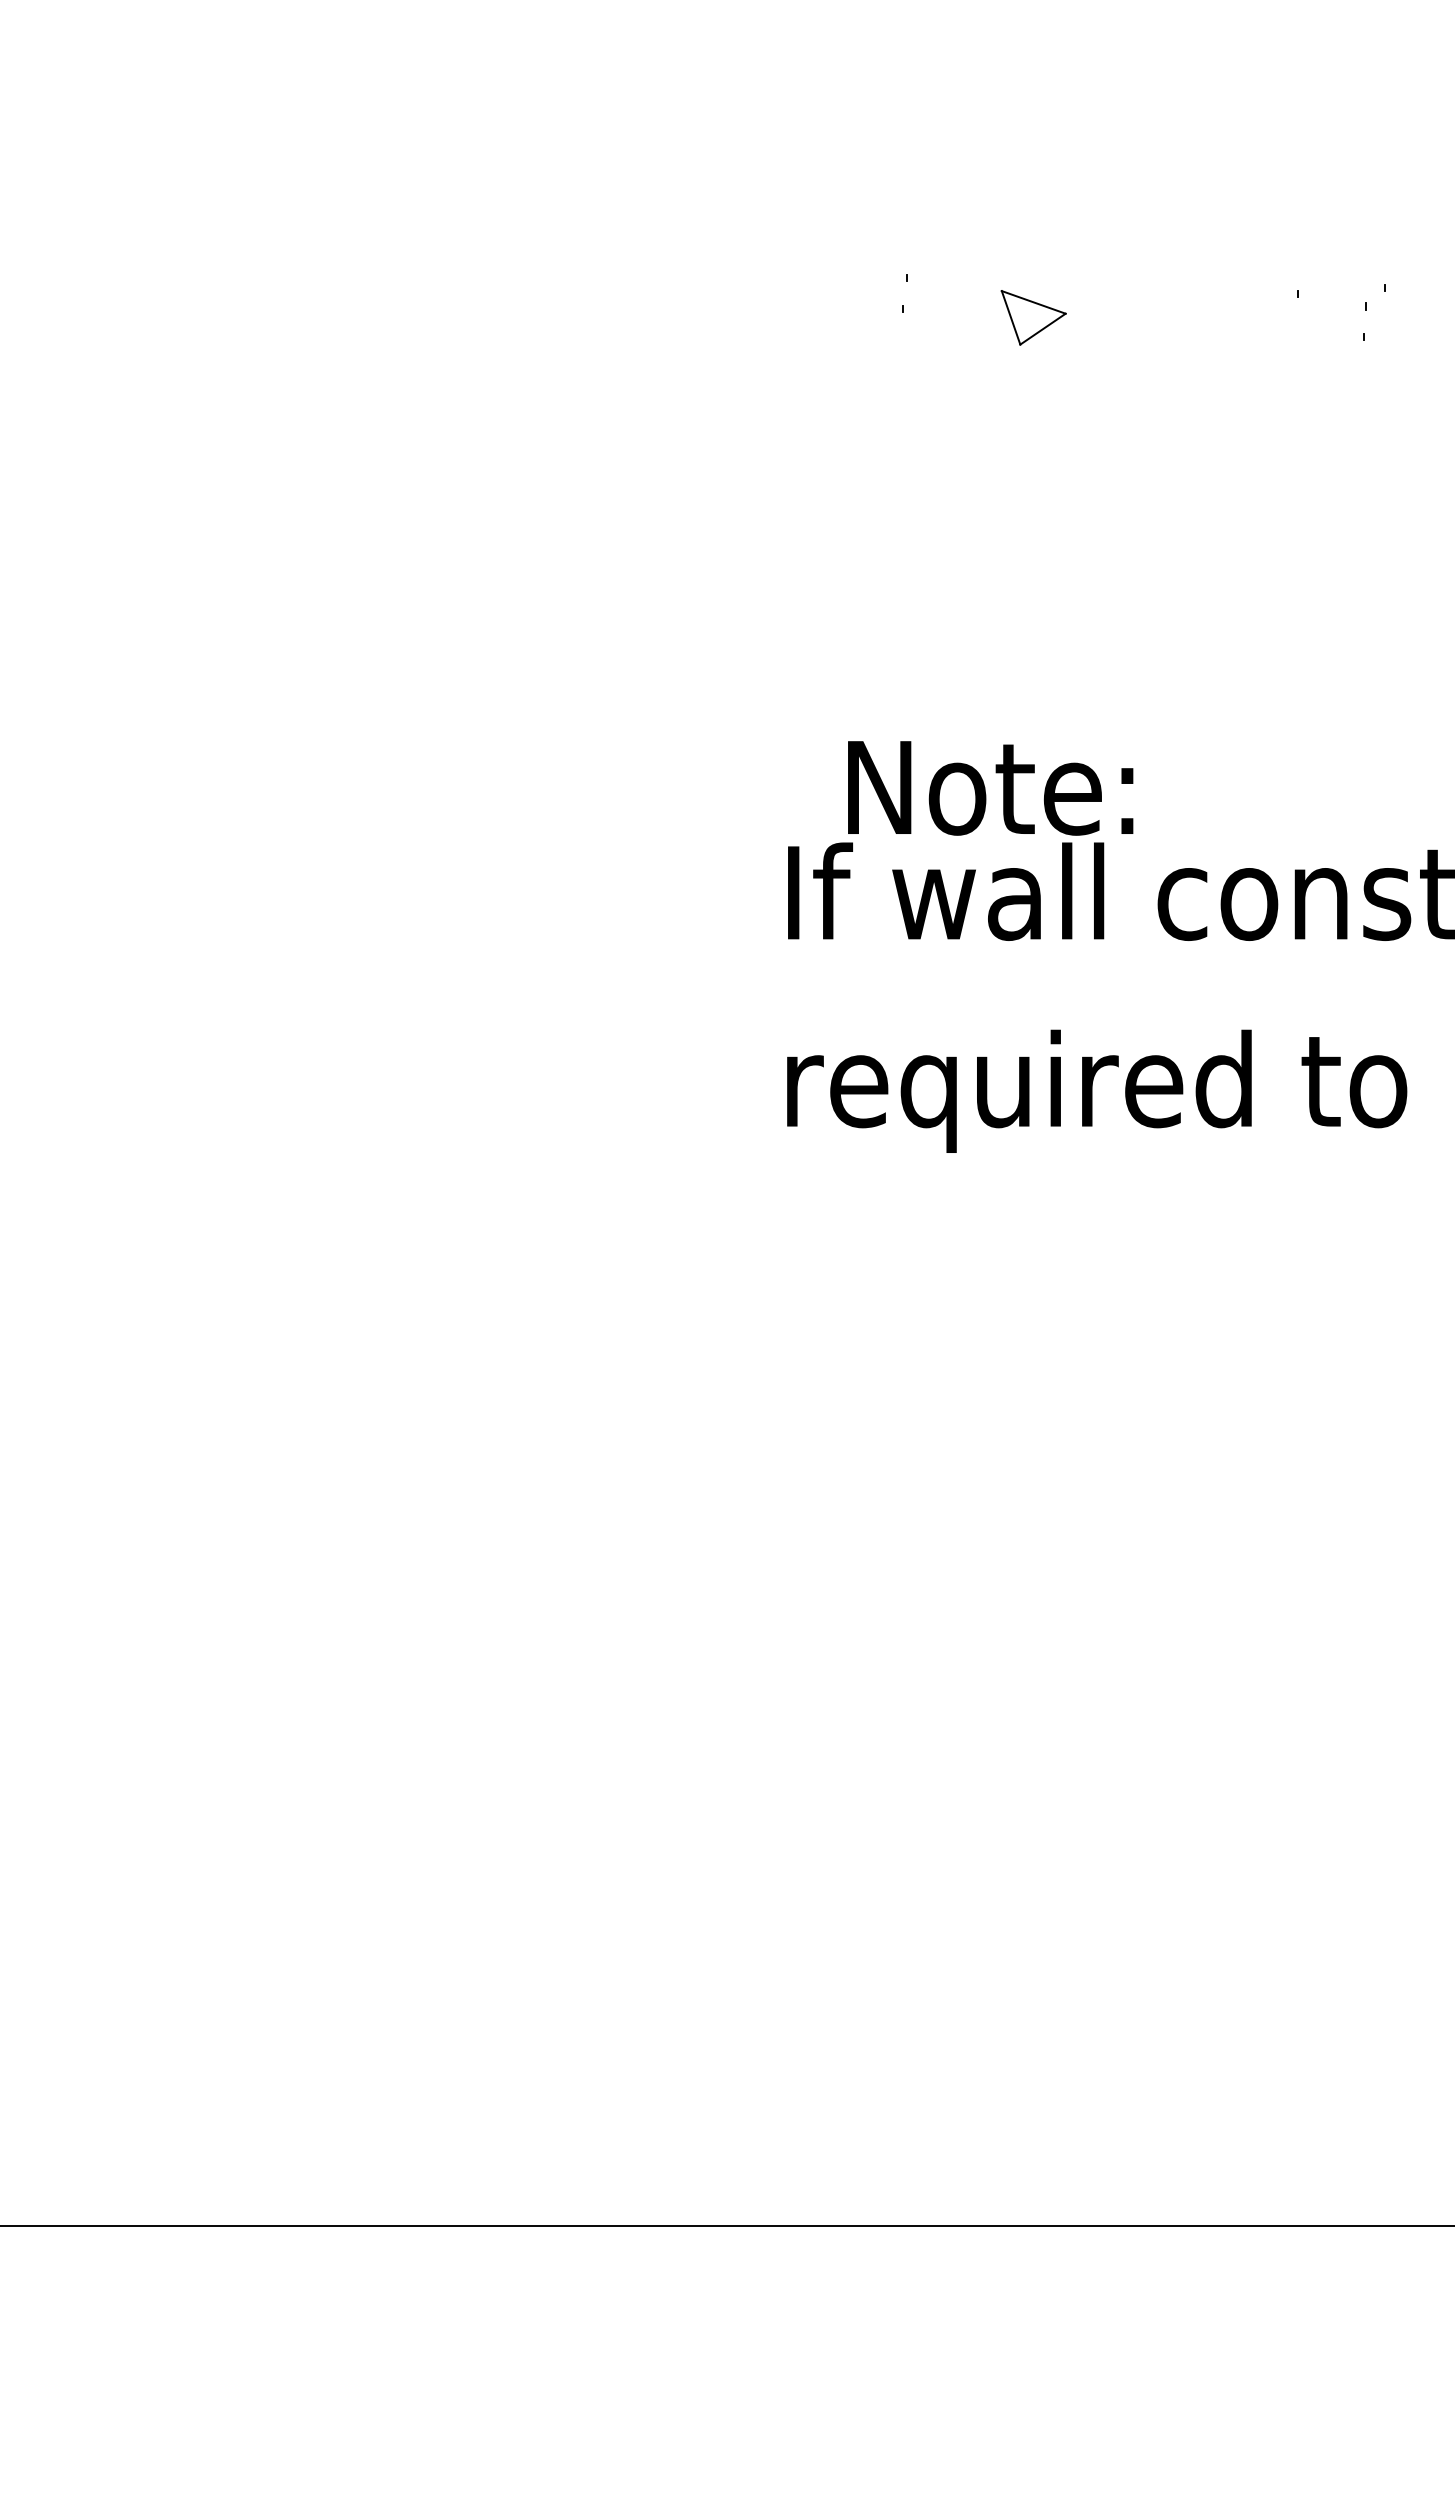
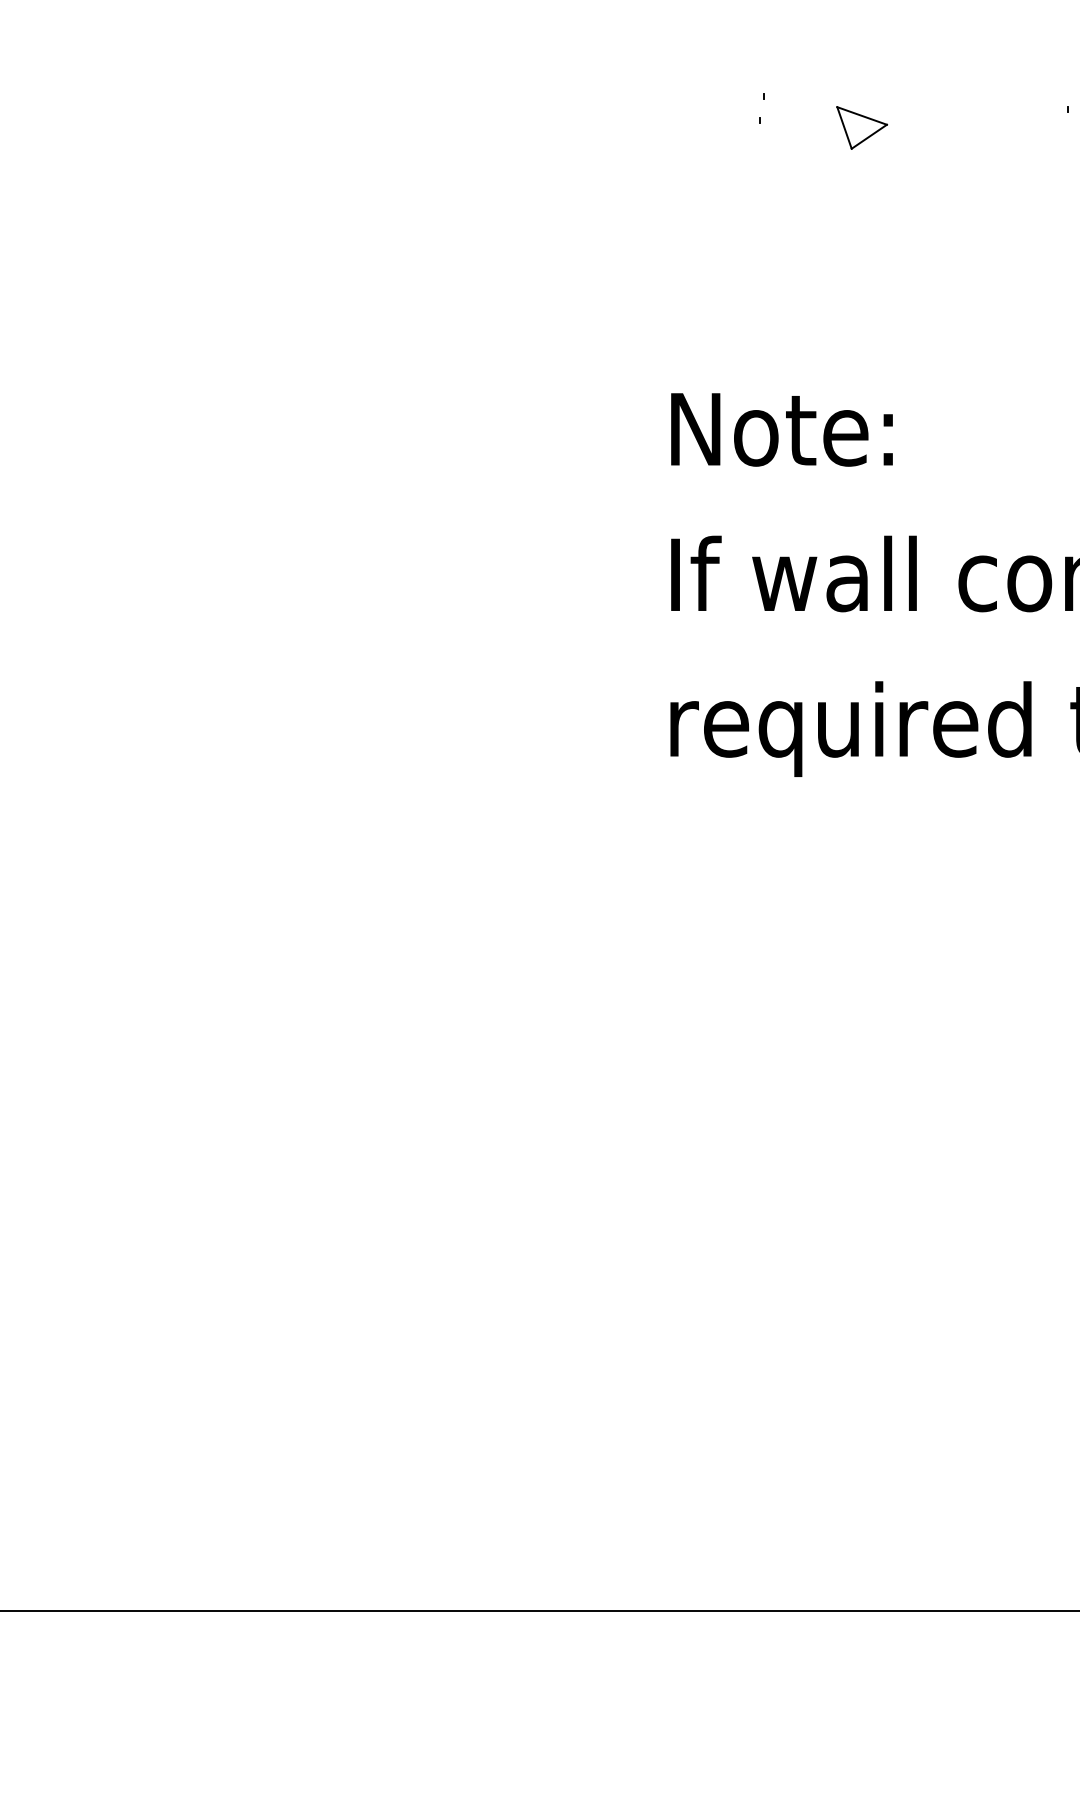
text: (990, 788) -> (781, 430), moved

